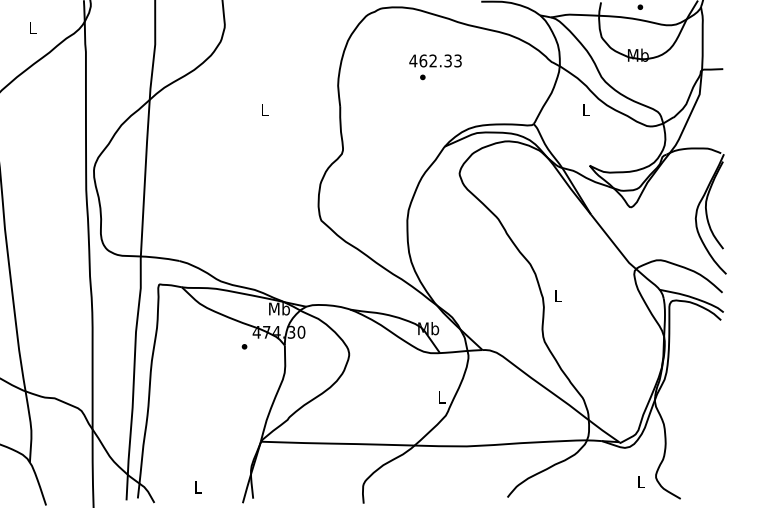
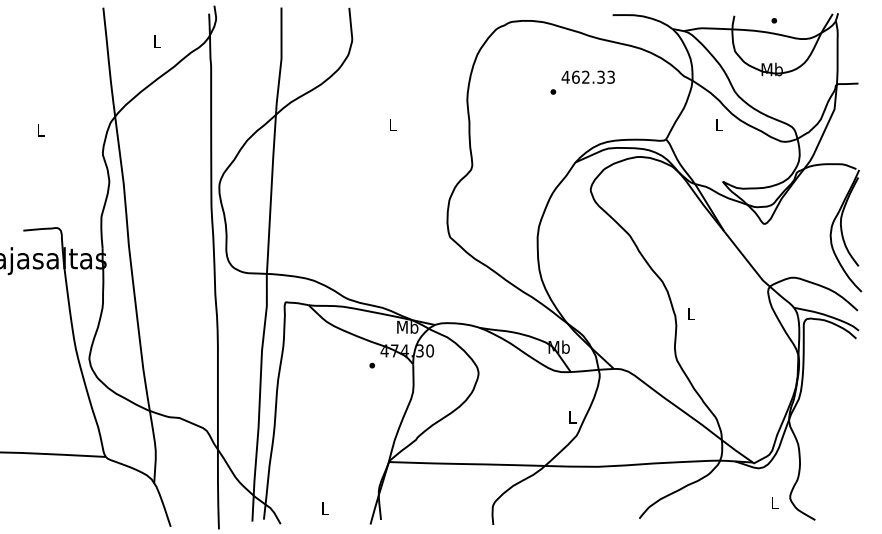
text: (434, 60) -> (587, 76), moved

